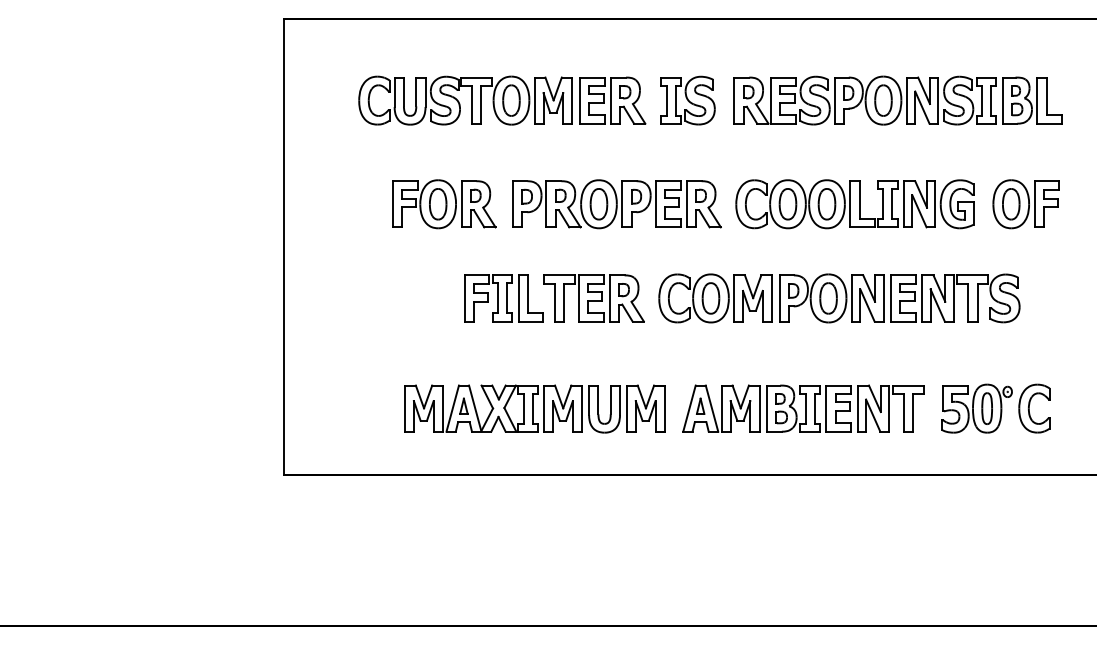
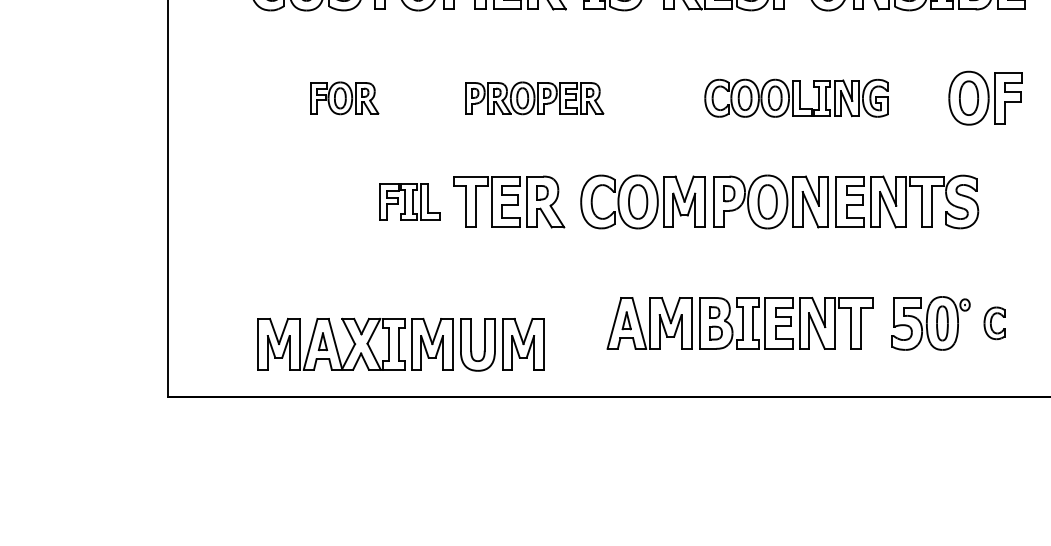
part: (444, 204) -> (344, 98), size x0.6
part: (616, 204) -> (534, 98), size x0.6
part: (854, 204) -> (796, 98), size x0.7
part: (503, 298) -> (409, 202), size x0.7
part: (534, 408) -> (400, 344), moved
part: (1034, 408) -> (994, 323), size x0.6

